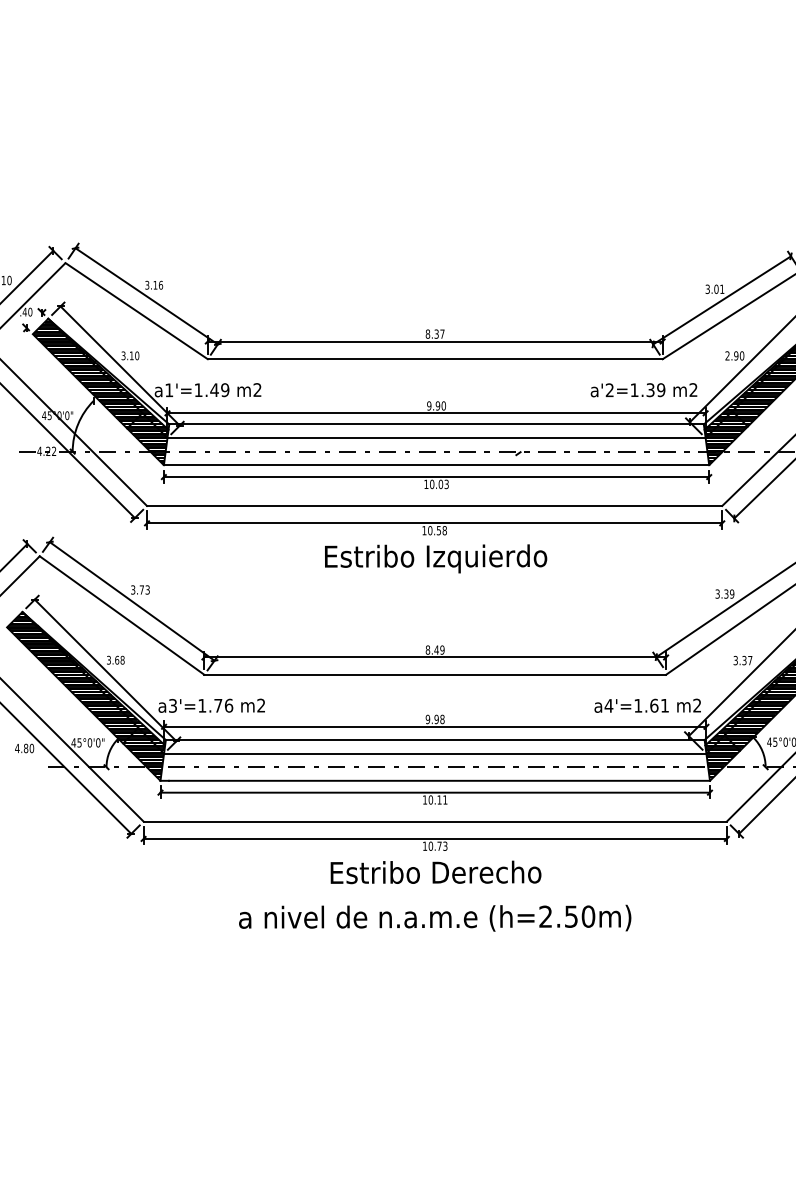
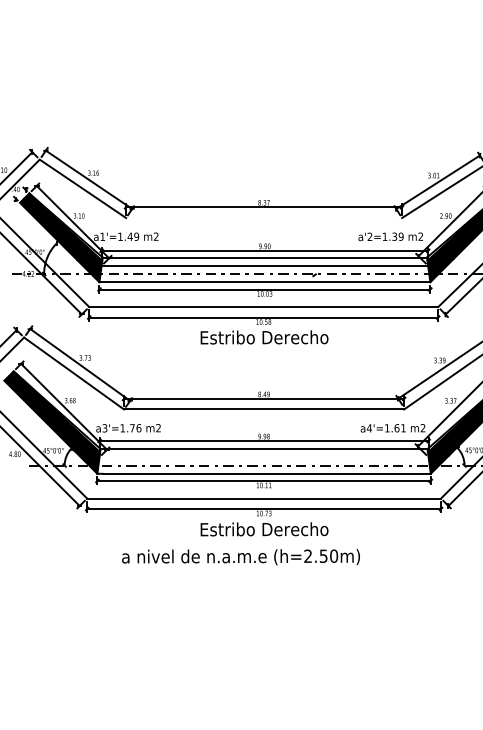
line: (435, 360) -> (264, 218), removed
text: (435, 557) -> (264, 338), Estribo Izquierdo -> Estribo Derecho
line: (434, 753) -> (263, 457), removed
text: (434, 918) -> (240, 557), moved

